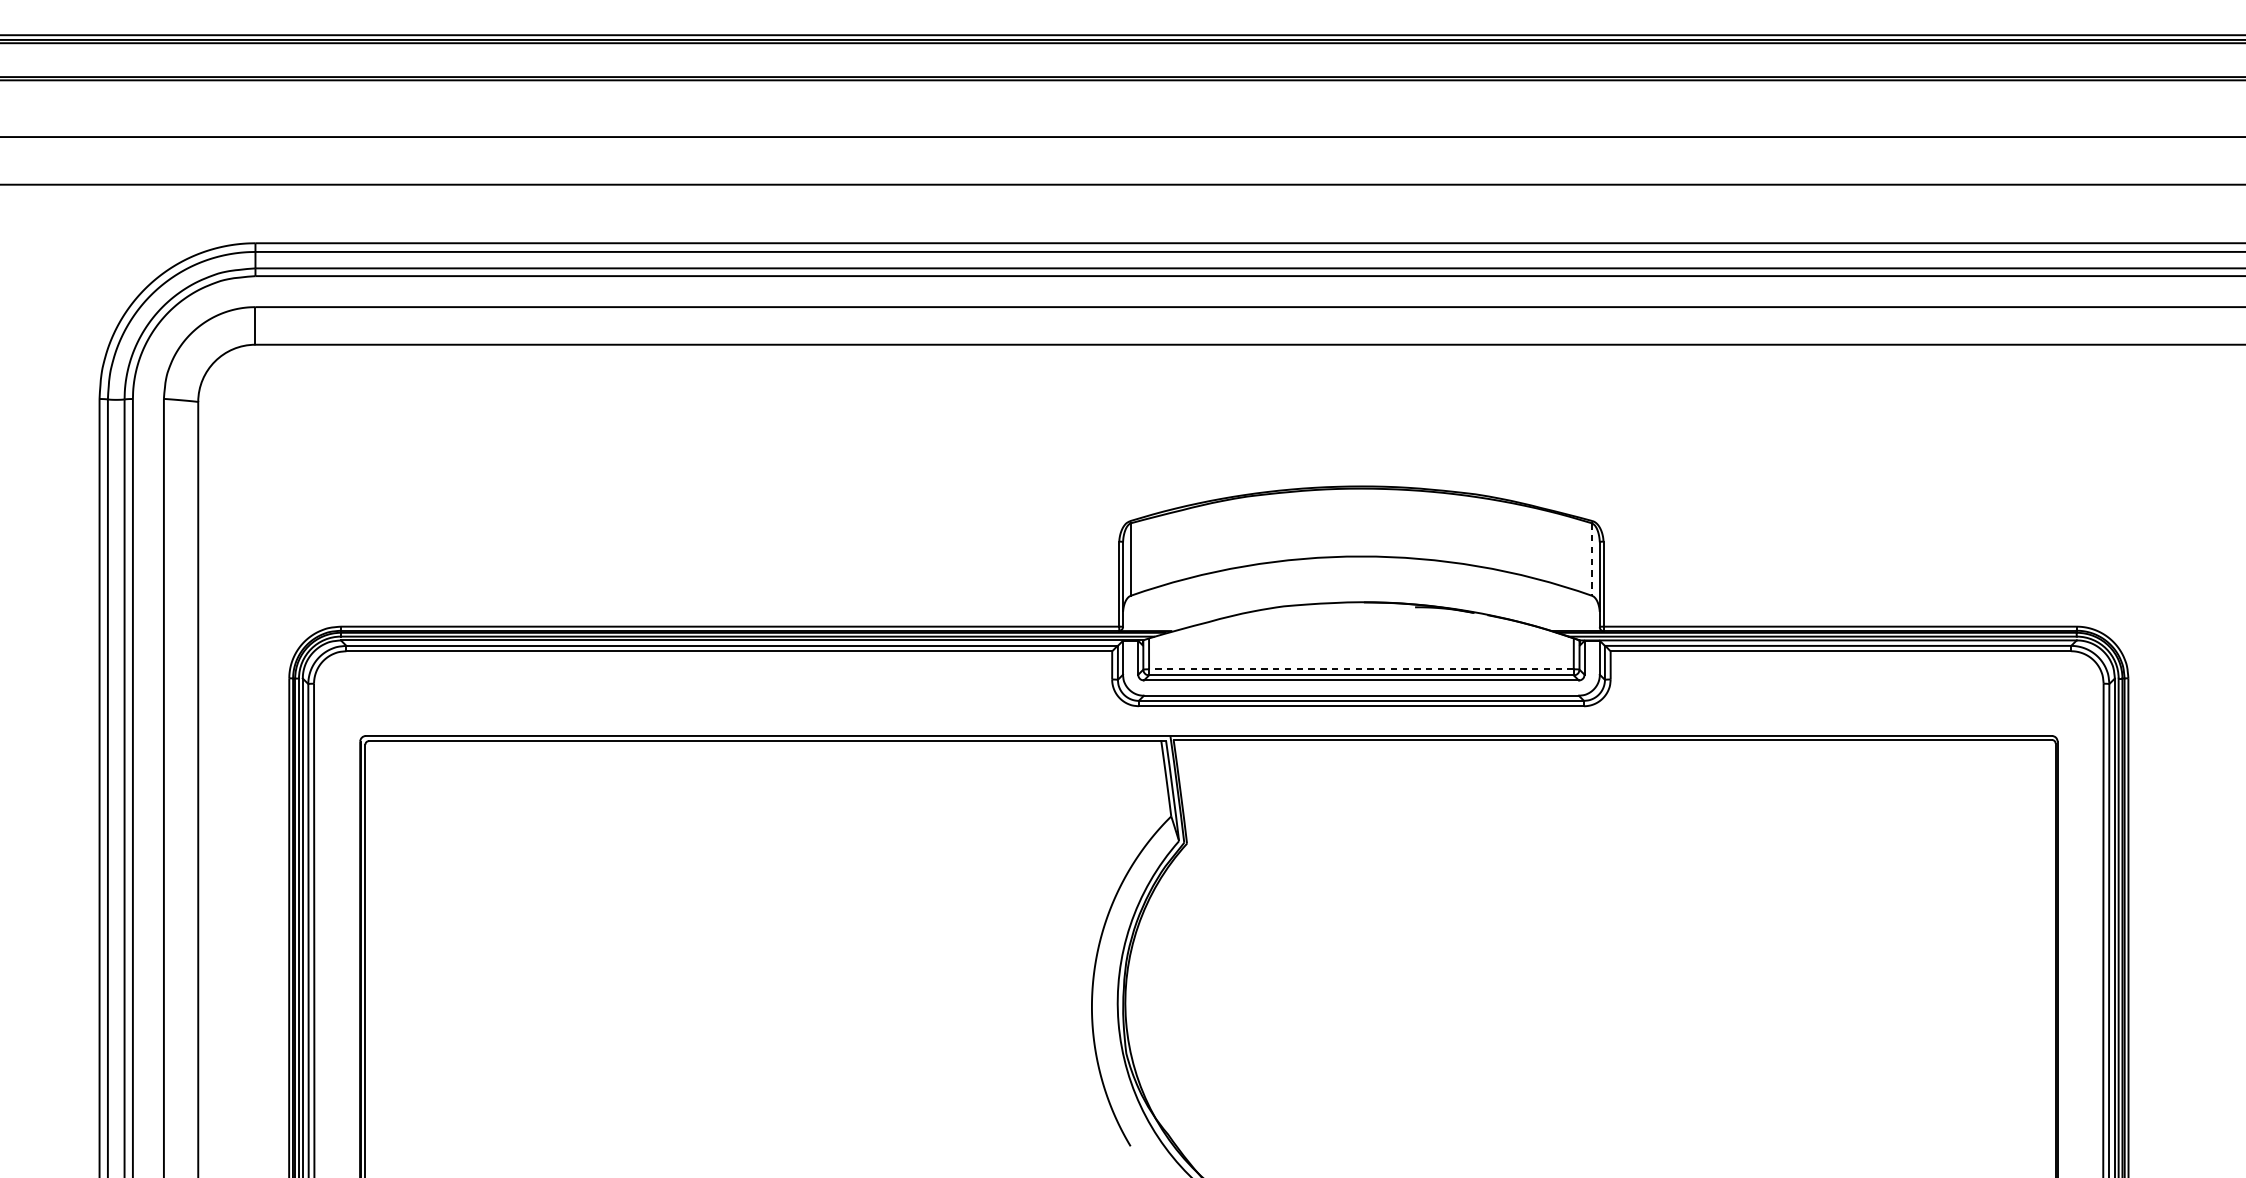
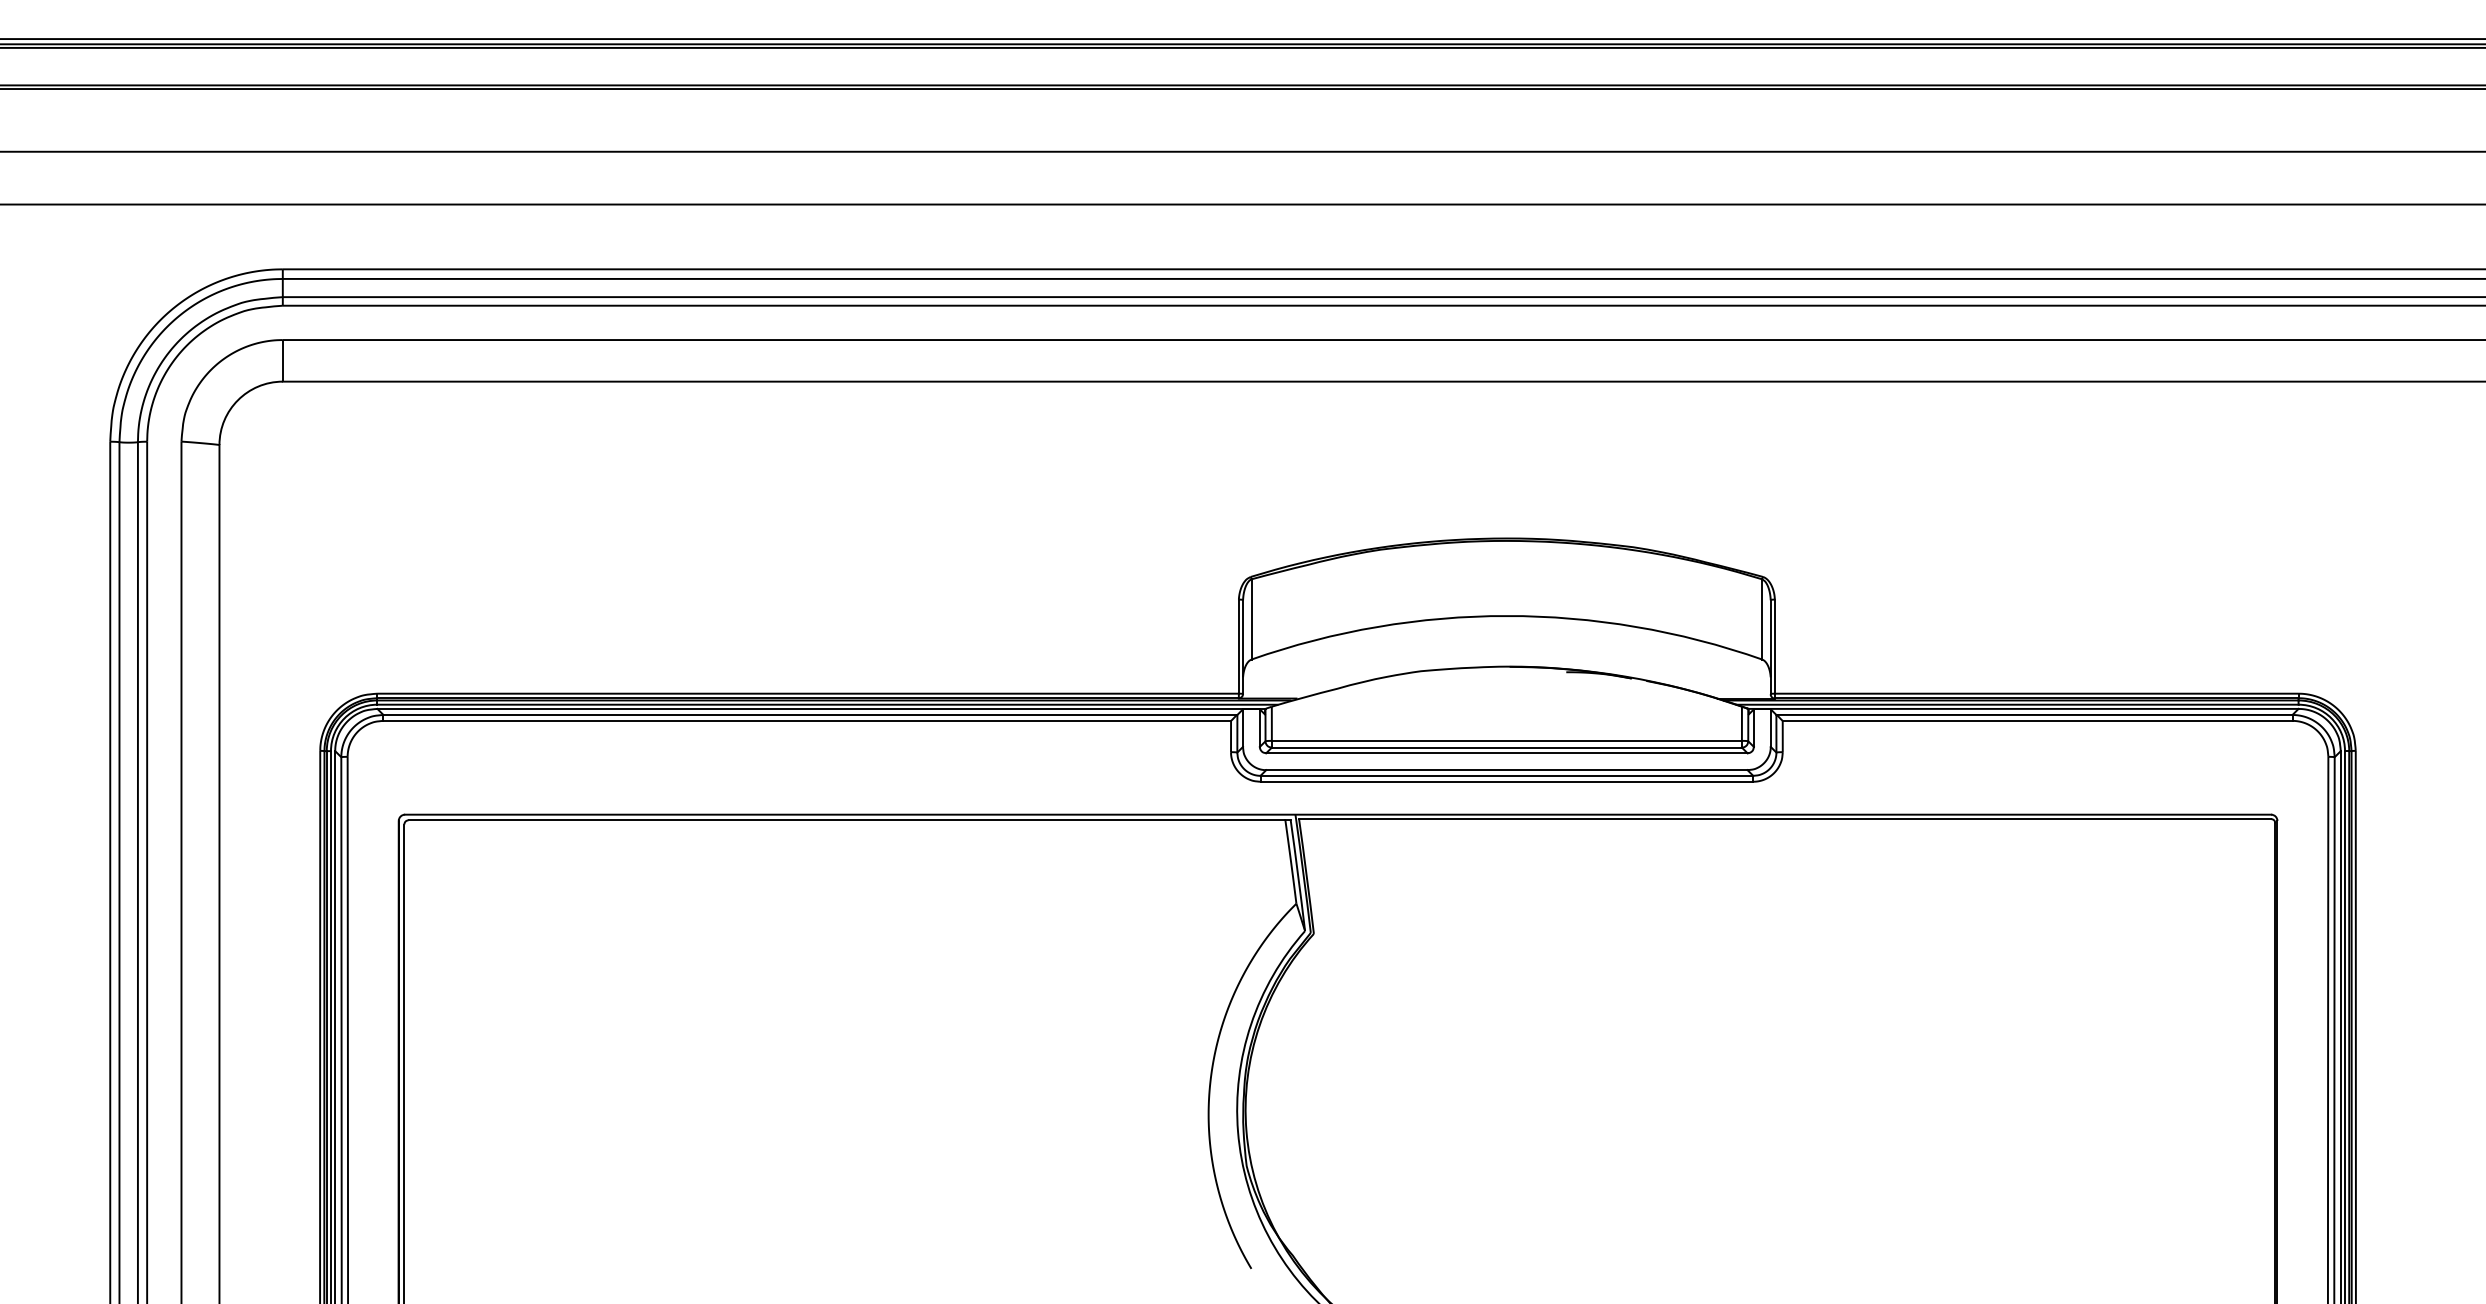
line: (1592, 559) -> (1762, 619), dashed -> solid
line: (1361, 668) -> (1506, 740), dashed -> solid

